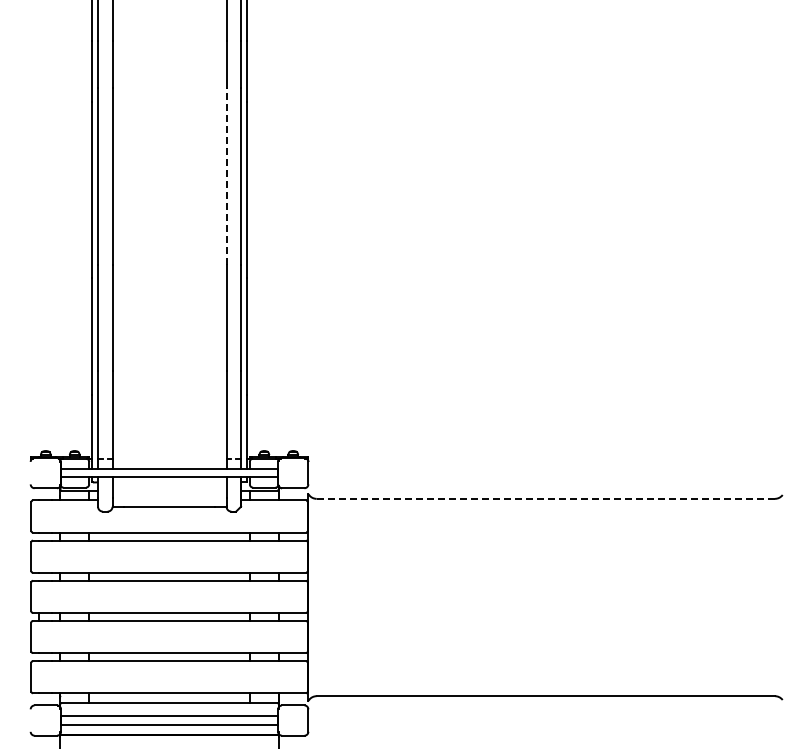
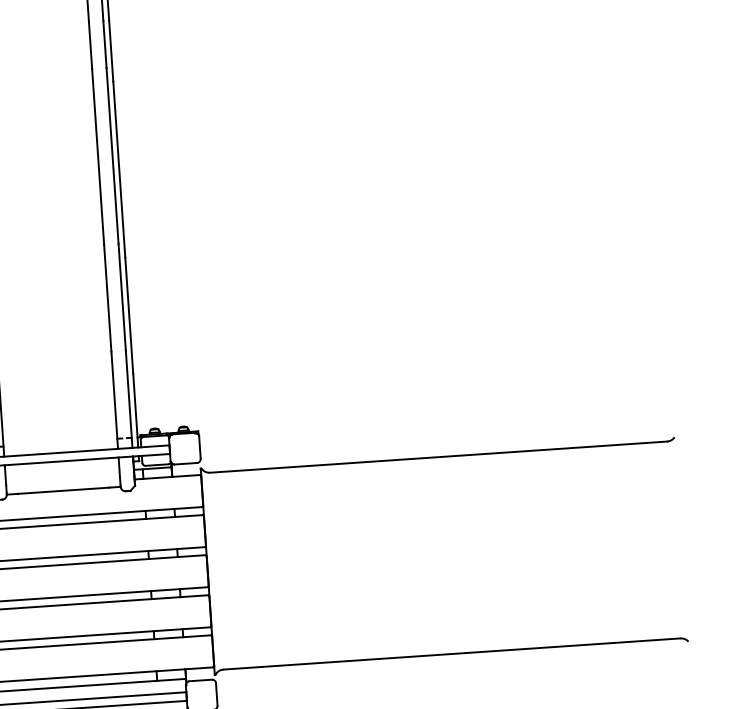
line: (226, 175) -> (98, 156), dashed -> solid
line: (545, 498) -> (438, 456), dashed -> solid

